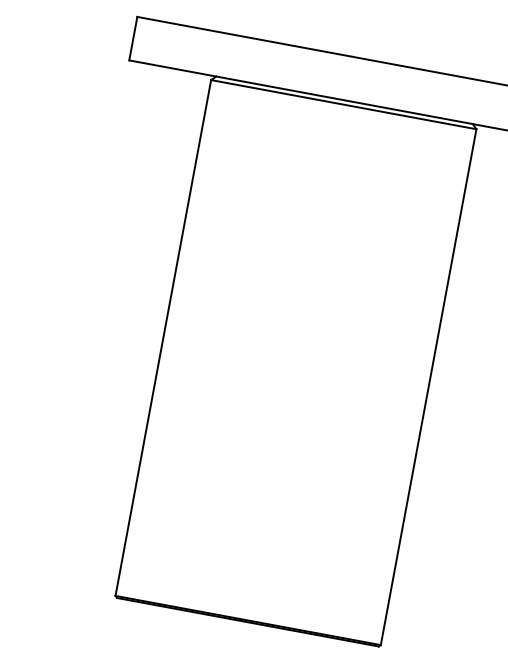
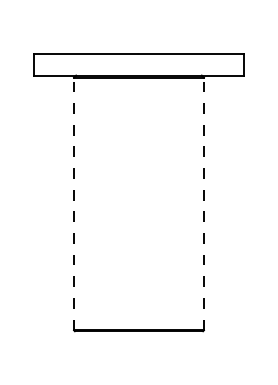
line: (164, 337) -> (74, 203), solid -> dashed
line: (427, 385) -> (203, 203), solid -> dashed

